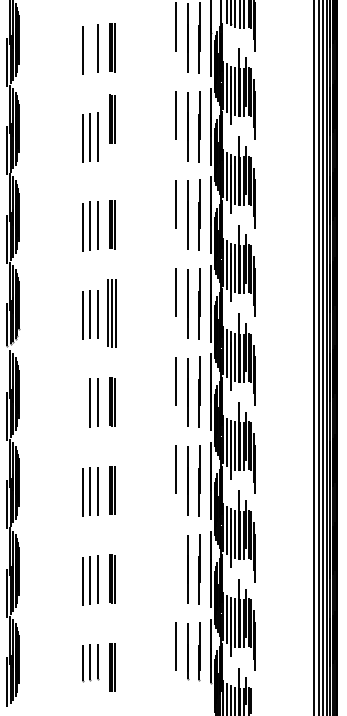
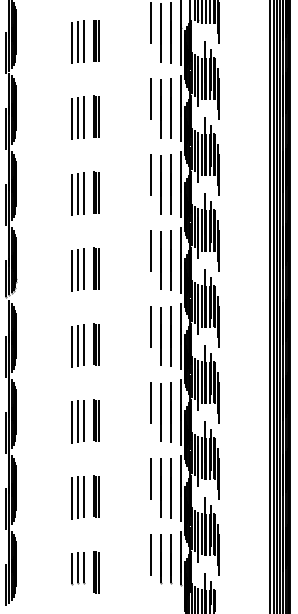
line: (90, 48) -> (77, 41), added
part: (112, 118) -> (96, 116), moved
part: (112, 312) -> (96, 267), size x0.71
line: (83, 403) -> (71, 346), added
line: (176, 557) -> (151, 478), added

